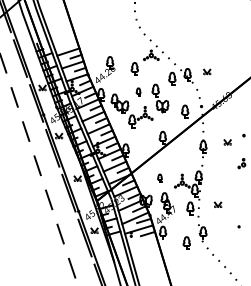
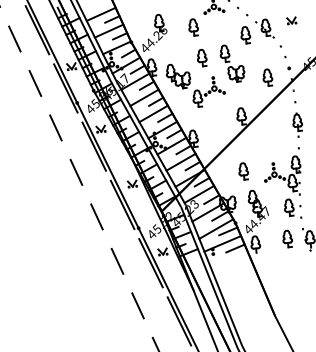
part: (138, 91) -> (201, 57), size x1.67
part: (159, 177) -> (242, 170), size x1.67
part: (186, 242) -> (287, 238), moved

